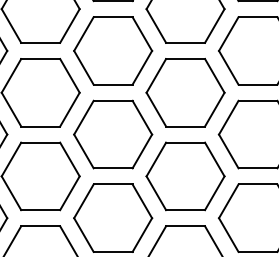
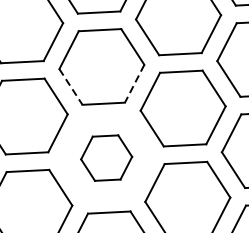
line: (84, 68) -> (71, 87), solid -> dashed
line: (142, 68) -> (134, 84), solid -> dashed
part: (113, 134) -> (106, 158), size x0.6

